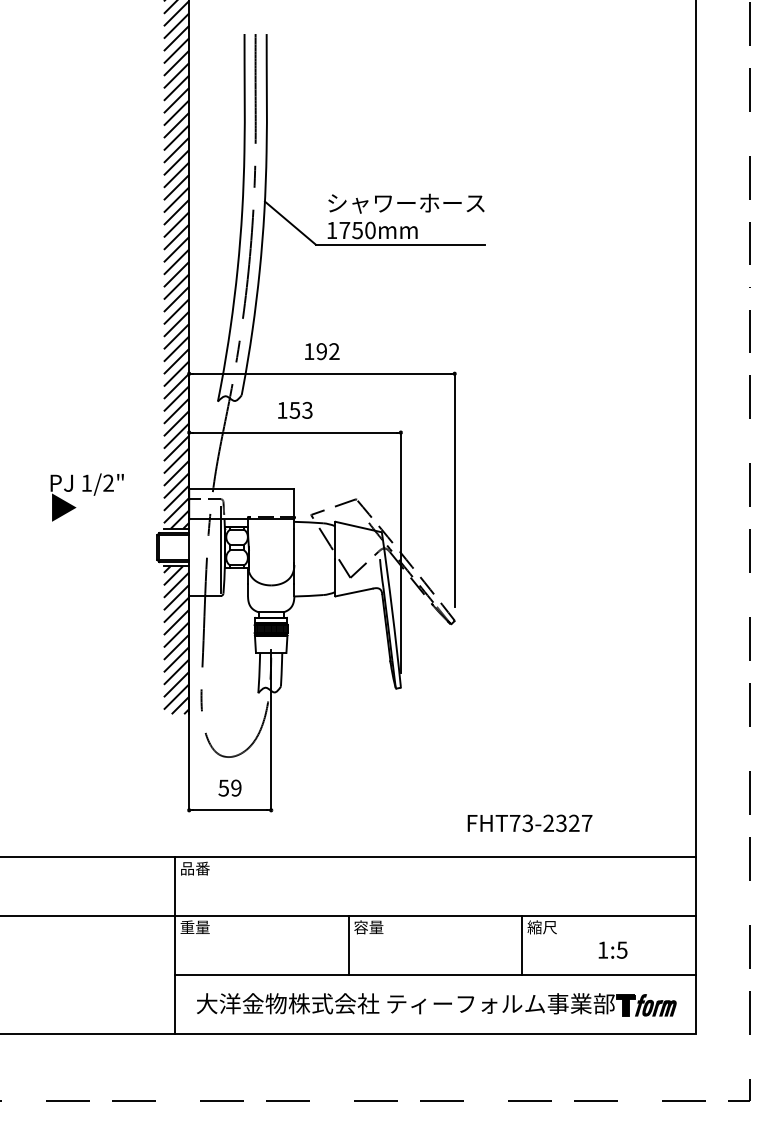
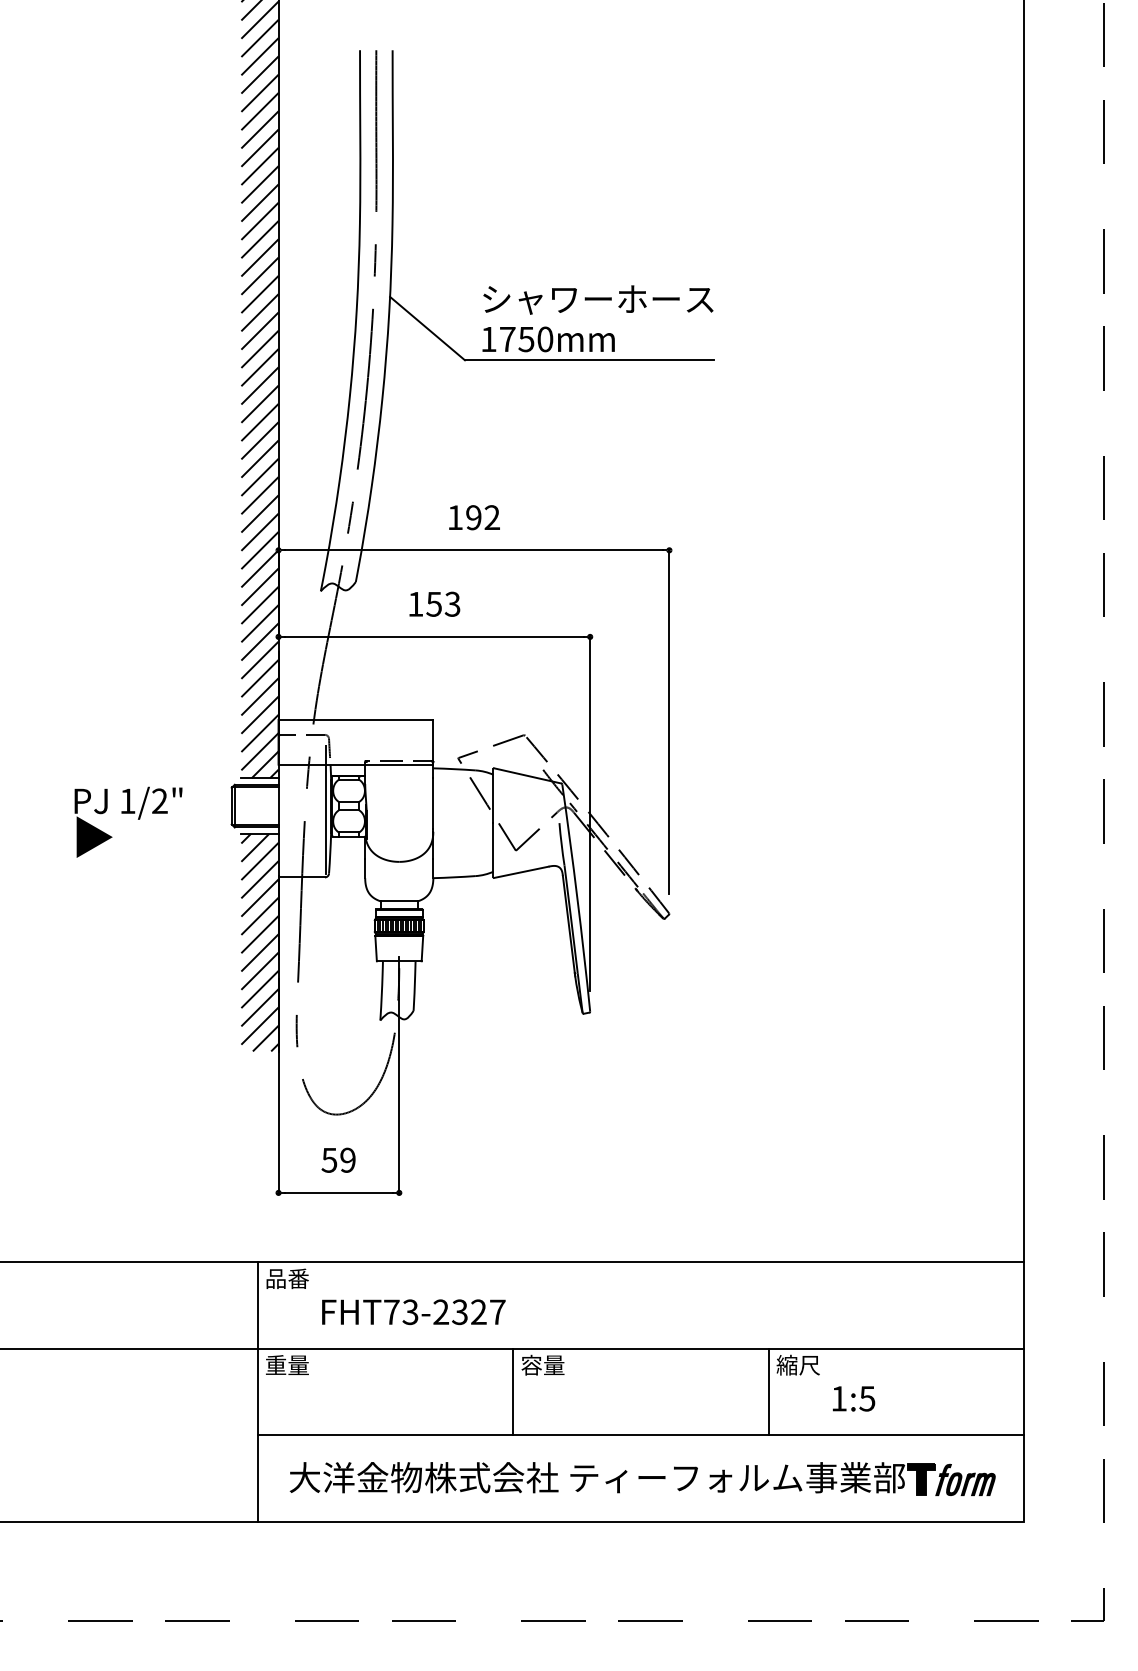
text: (86, 497) -> (127, 822), moved
text: (529, 823) -> (412, 1312), moved
text: (612, 949) -> (853, 1397), moved

